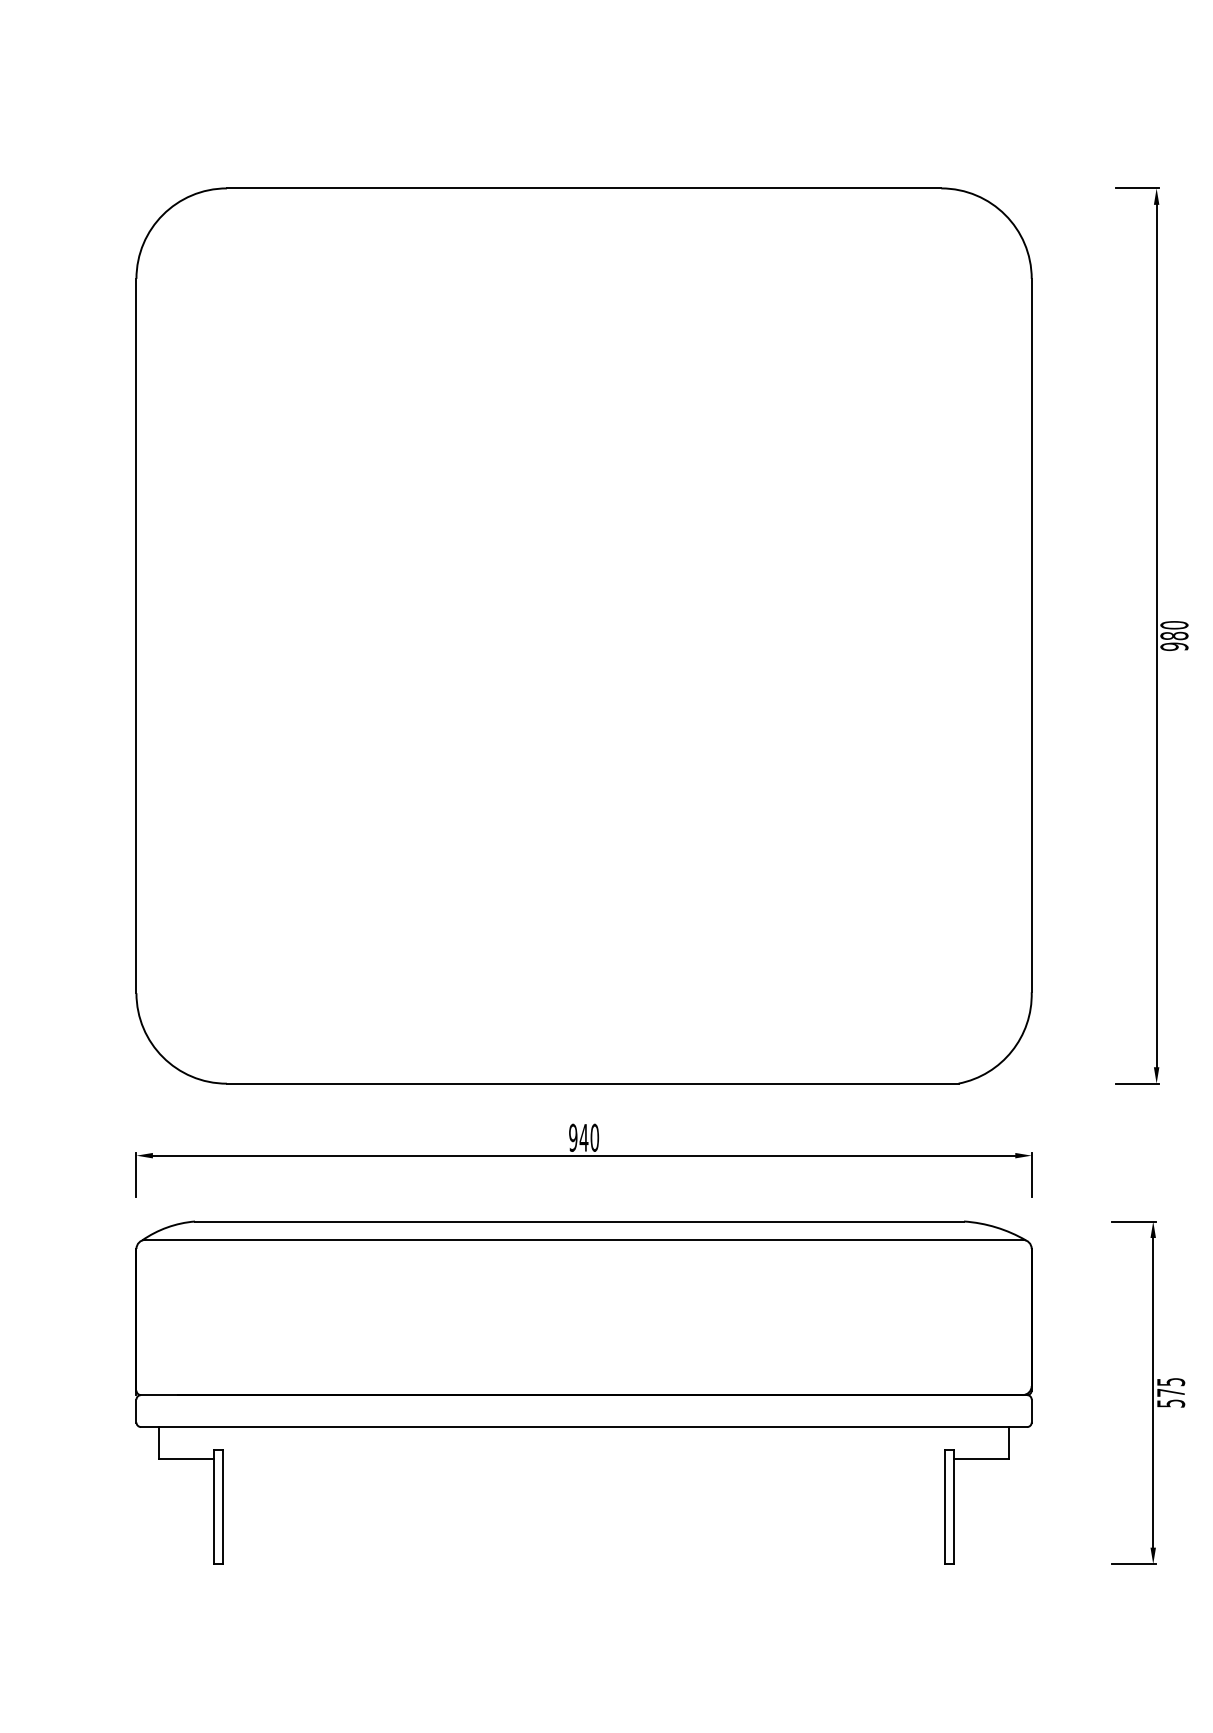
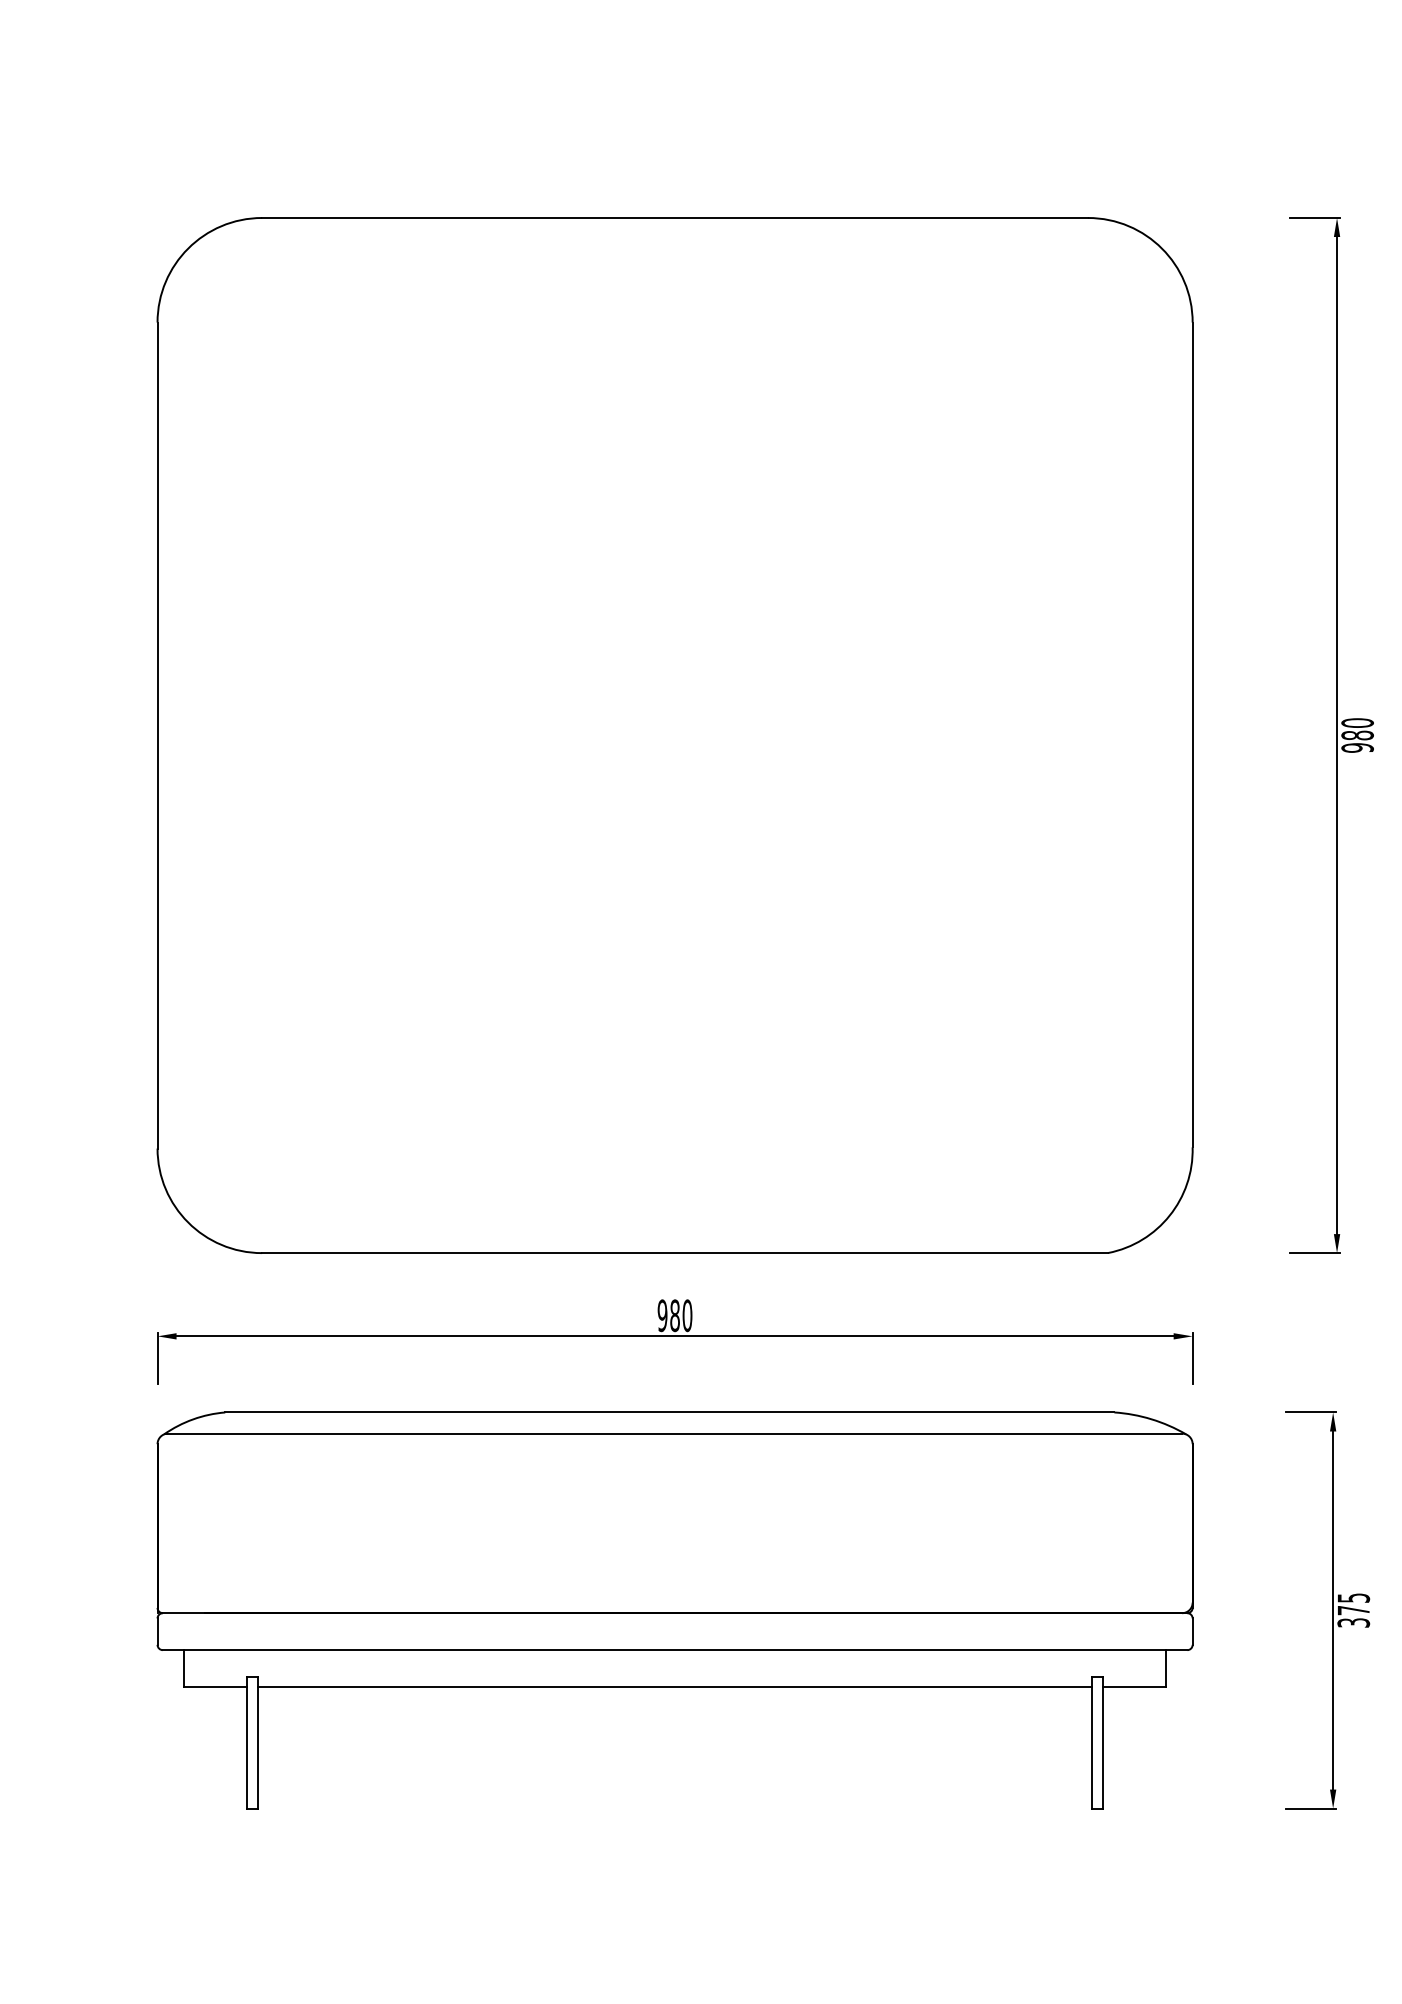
text: (583, 1137) -> (674, 1315), 940 -> 980
text: (1170, 1403) -> (1353, 1622), 575 -> 375
line: (583, 1459) -> (674, 1687), added

